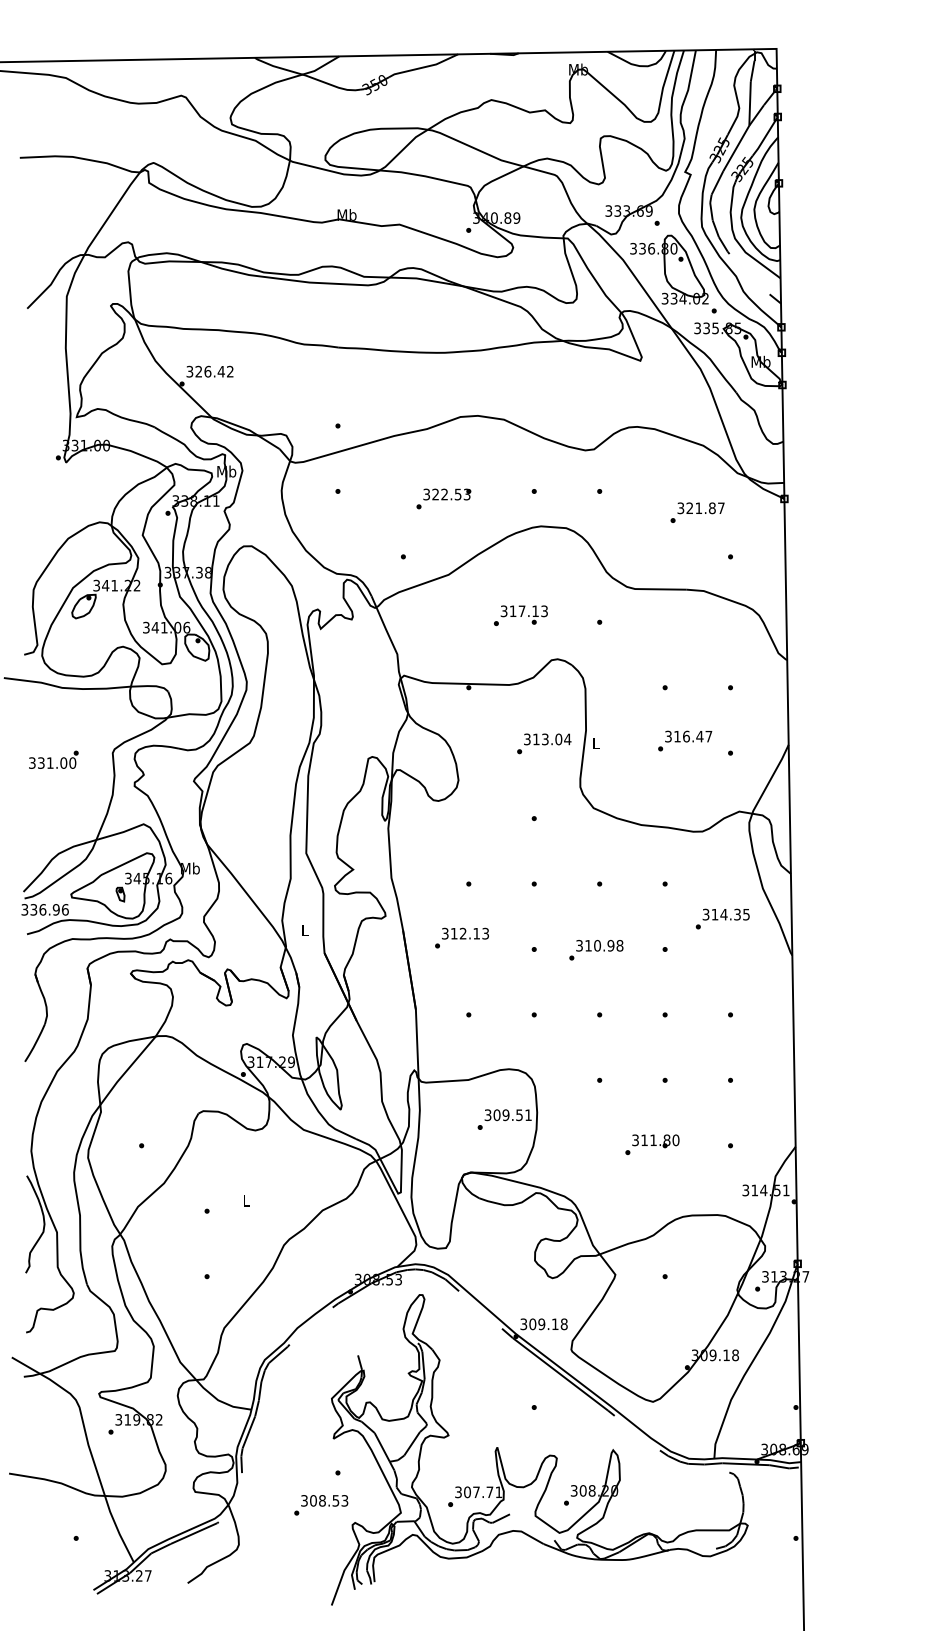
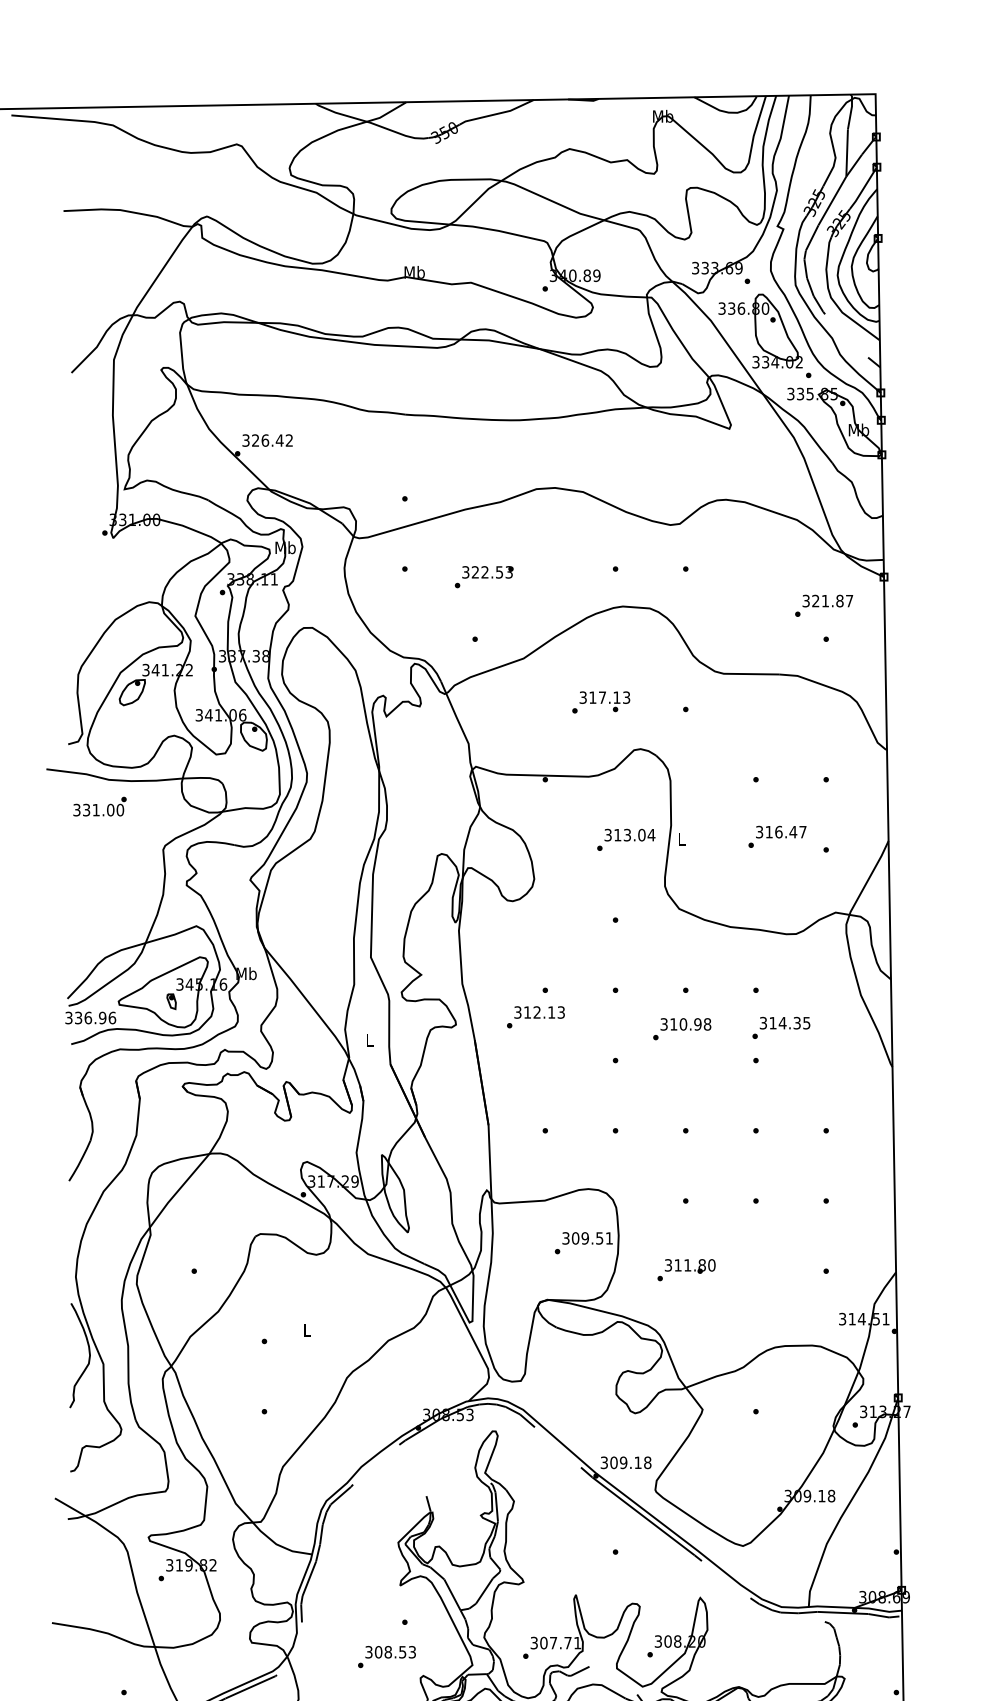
text: (443, 498) -> (483, 576), moved
text: (697, 512) -> (824, 605), moved
text: (53, 759) -> (99, 806), moved
text: (722, 918) -> (781, 1027), moved
text: (461, 937) -> (535, 1016), moved
text: (596, 950) -> (682, 1029), moved
text: (652, 1144) -> (686, 1269), moved

